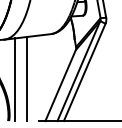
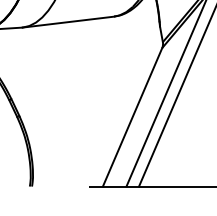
line: (27, 78) -> (67, 103), removed
line: (14, 79) -> (42, 105), removed

